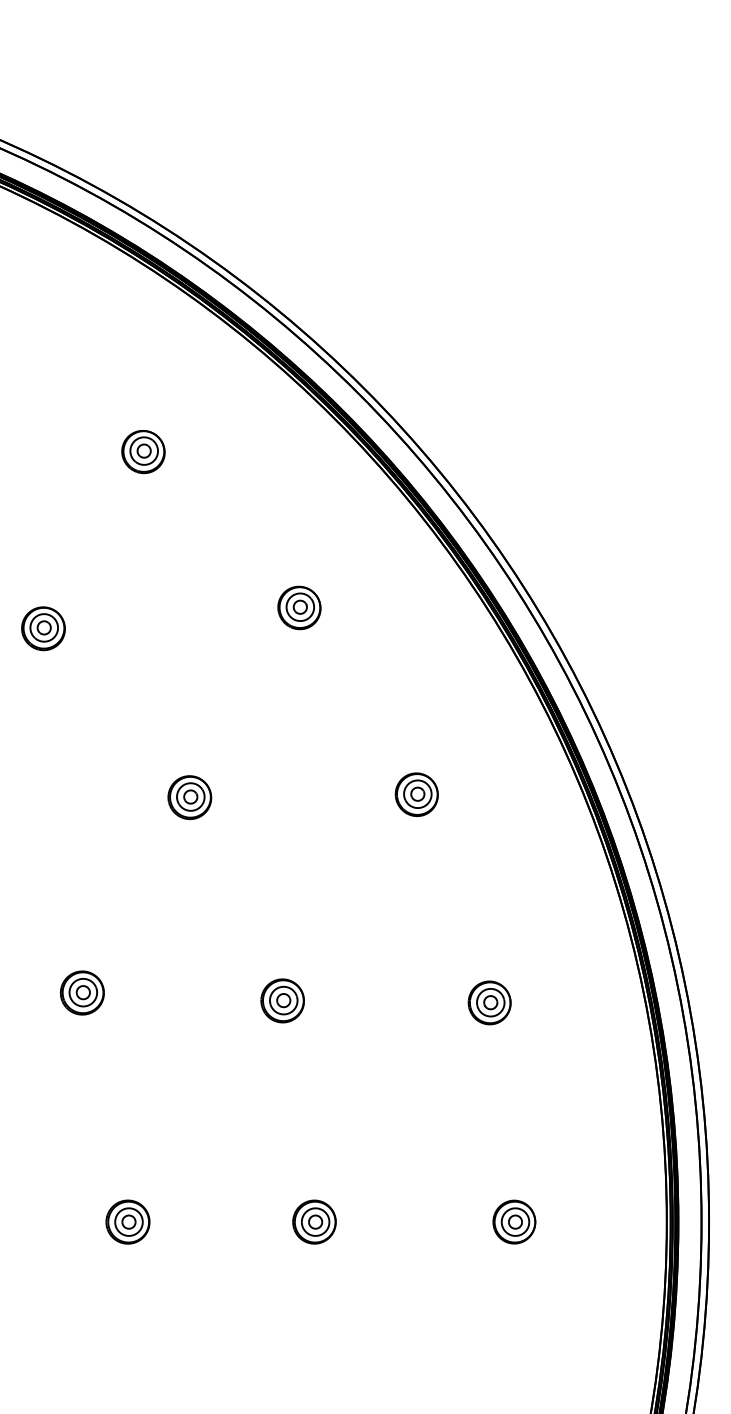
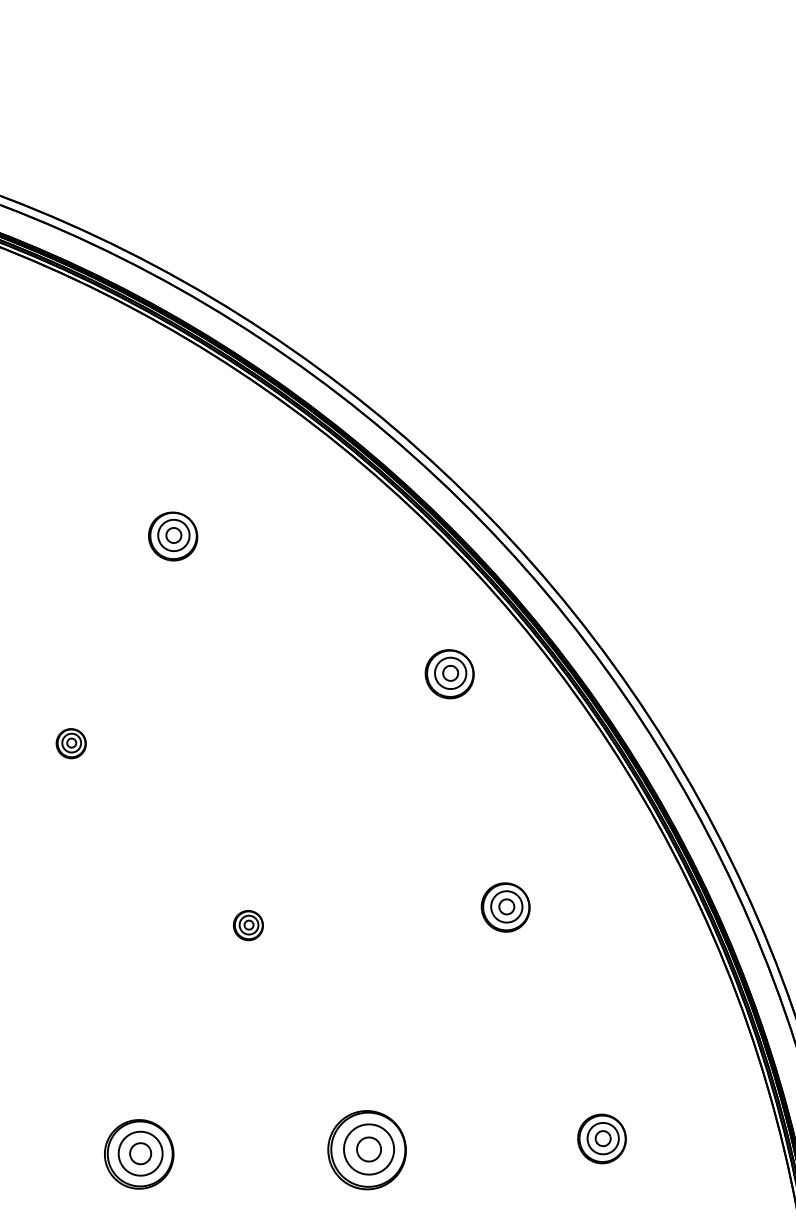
part: (299, 607) -> (449, 673), moved
part: (43, 628) -> (71, 743), size x0.6
part: (189, 797) -> (247, 925), size x0.6
part: (82, 992) -> (139, 1153), size x1.4
part: (282, 1000) -> (366, 1149), size x1.6

